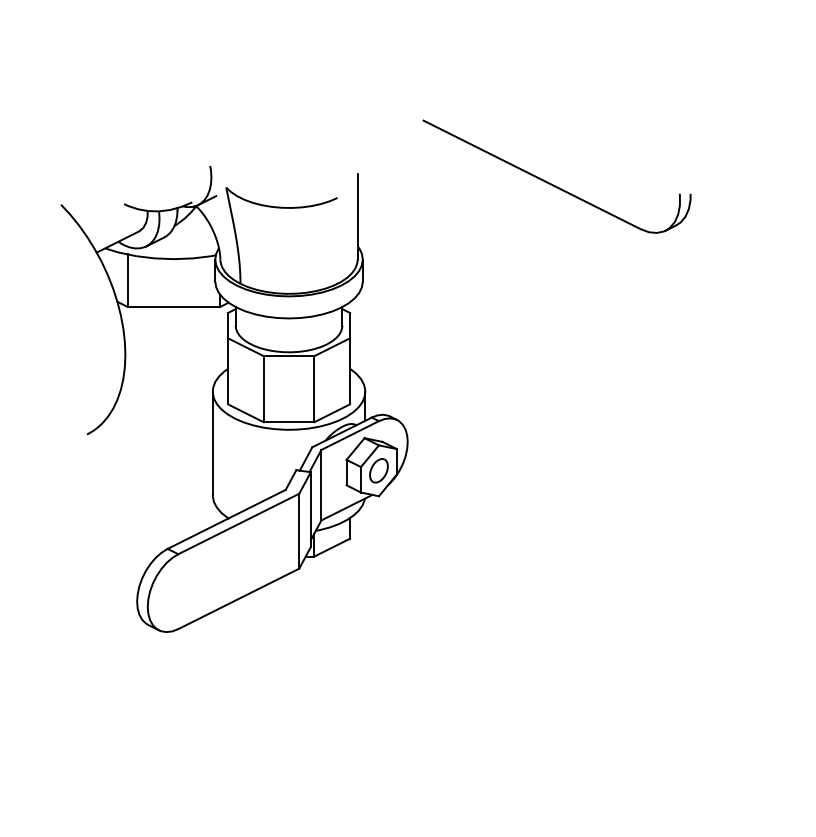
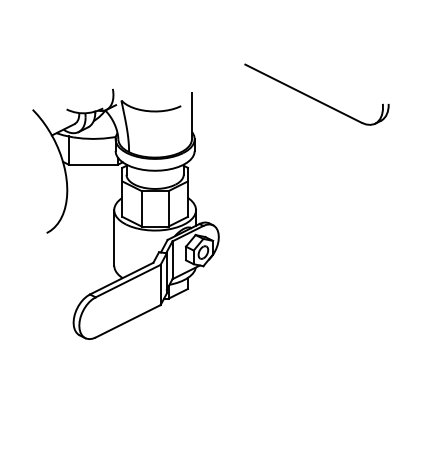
part: (556, 176) -> (316, 94), moved

